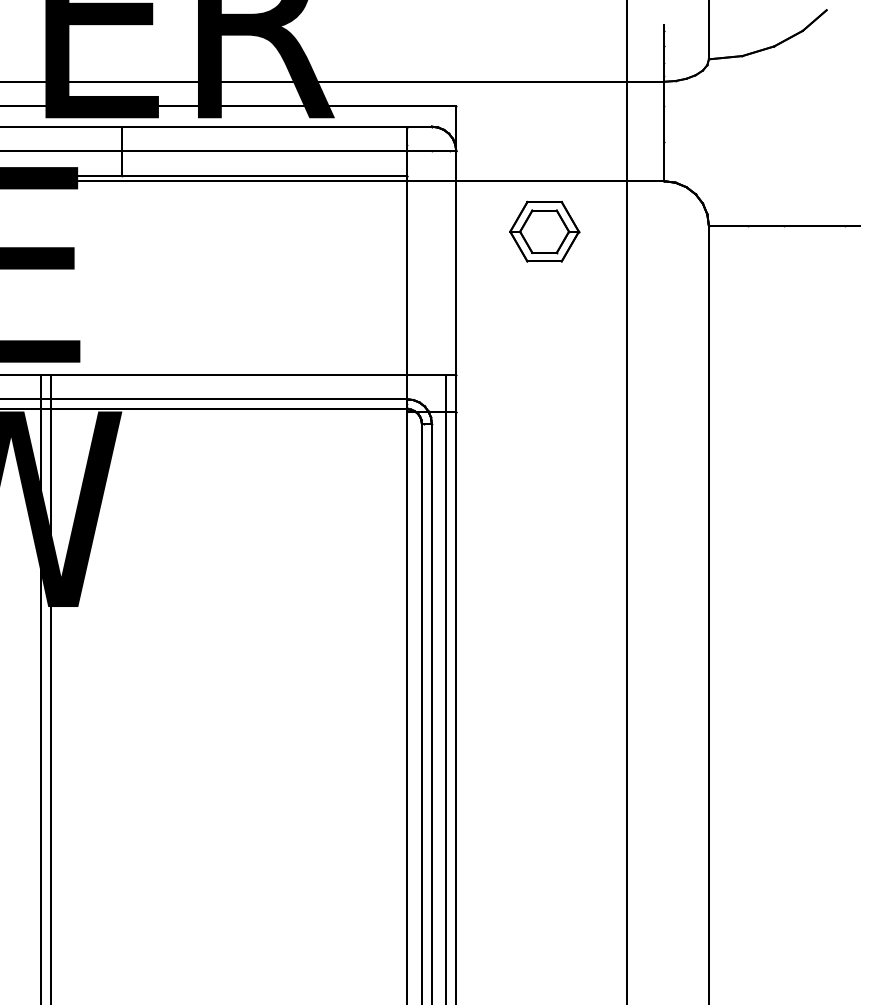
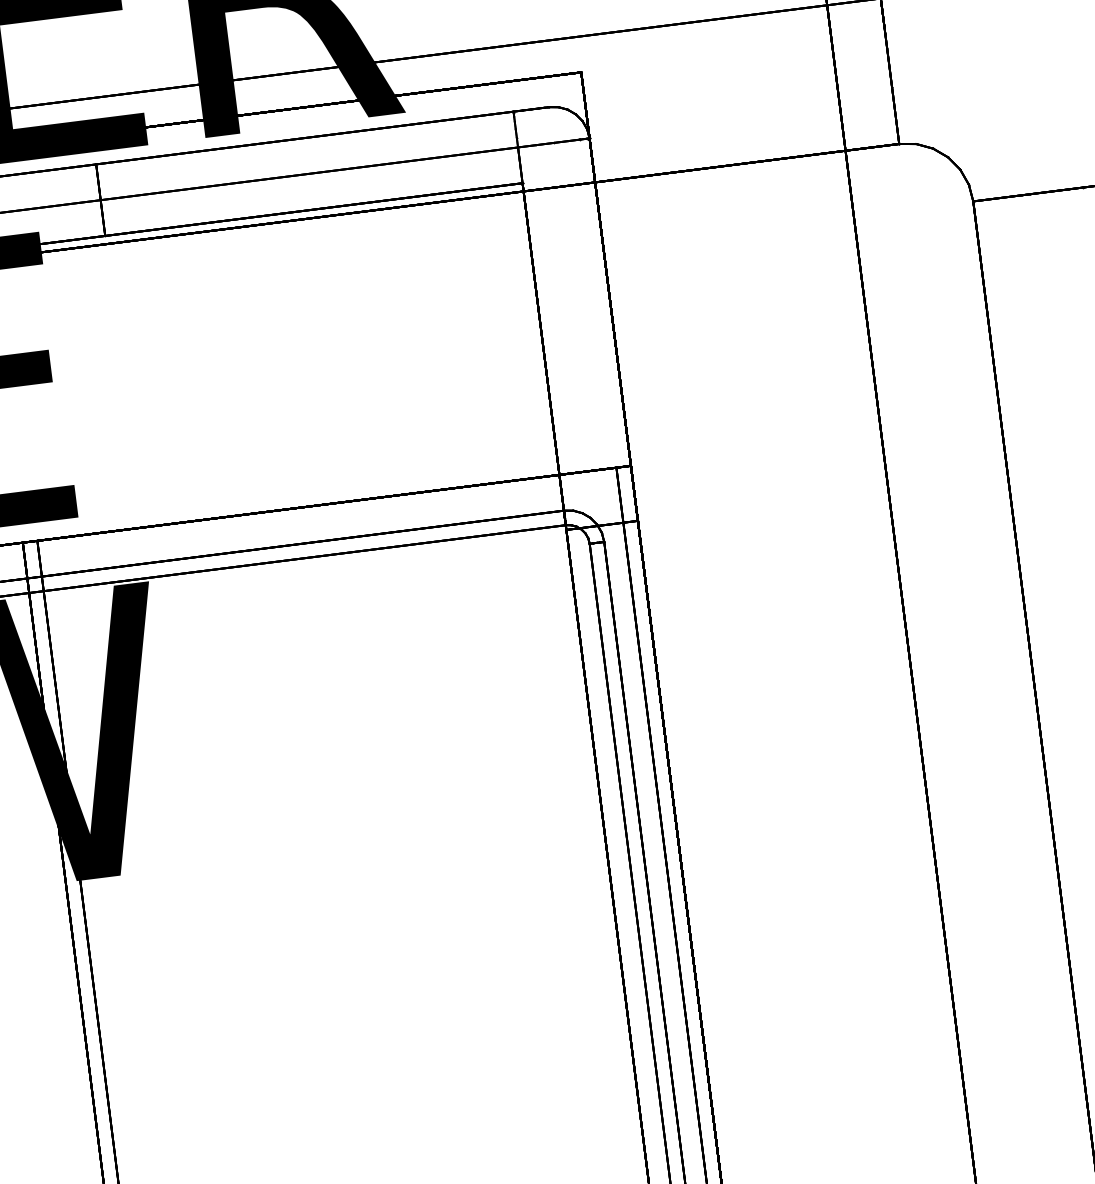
part: (544, 231) -> (733, 239), removed

